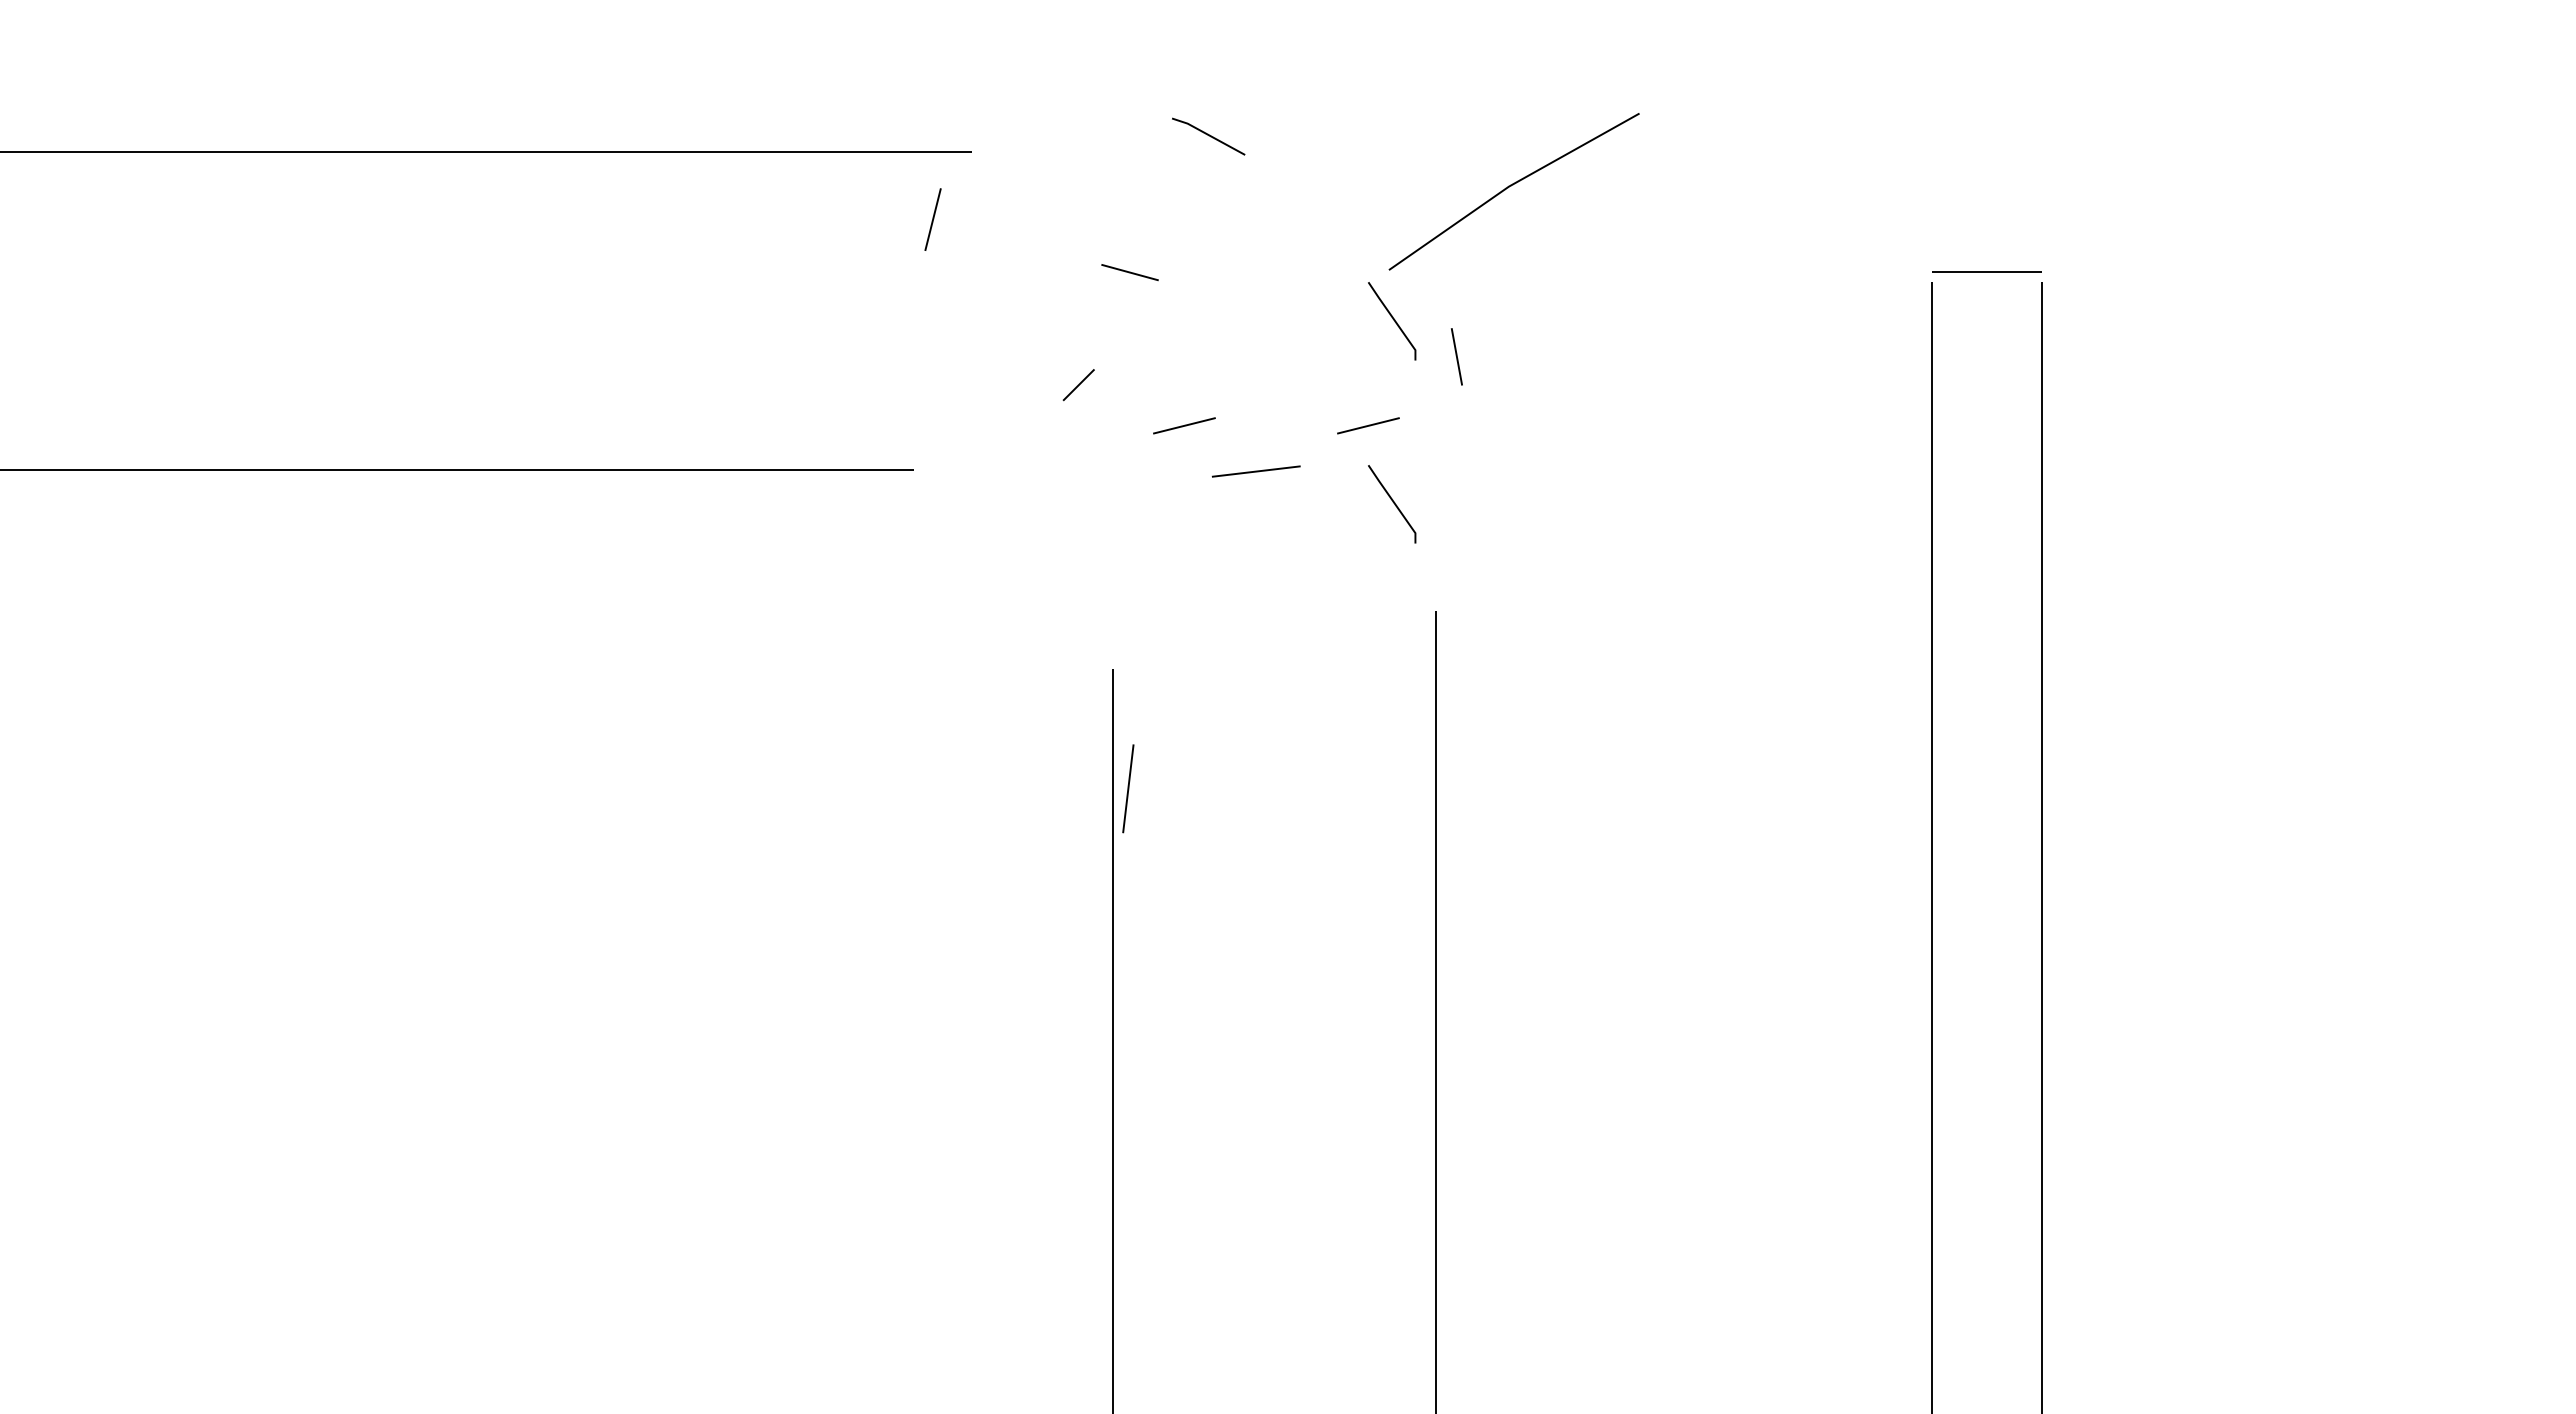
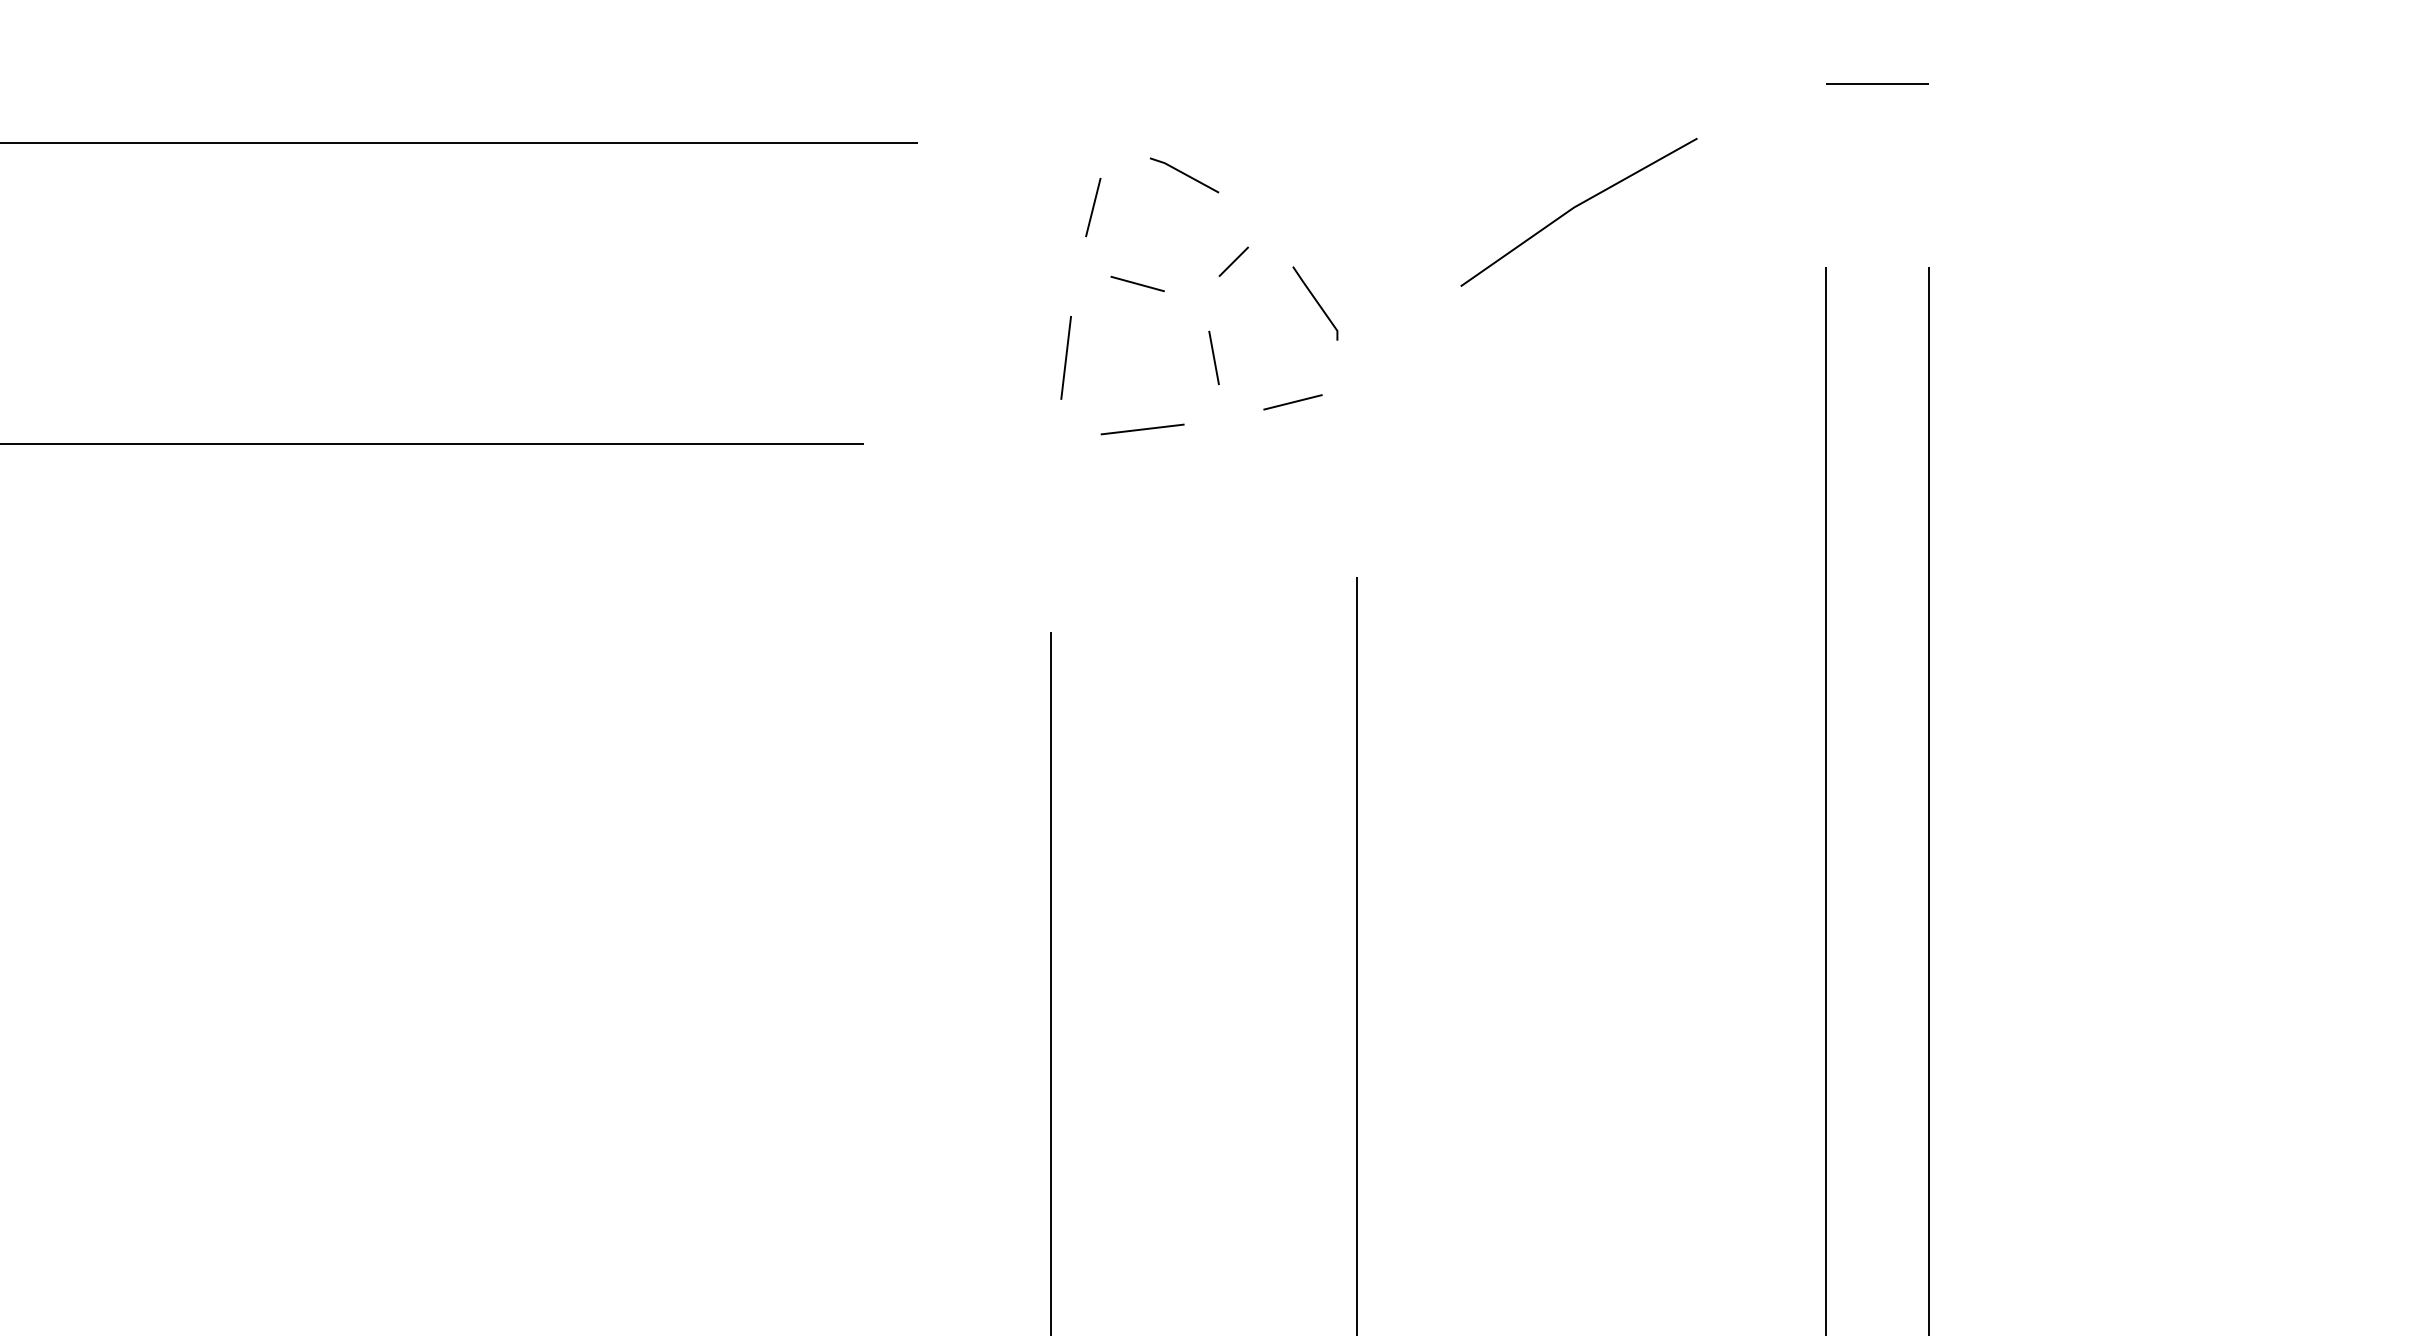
line: (1208, 135) -> (1184, 174), moved
line: (1511, 186) -> (1576, 207), moved
line: (932, 219) -> (1092, 207), moved
line: (1986, 271) -> (1876, 83), moved
line: (1129, 272) -> (1137, 283), moved
line: (1456, 356) -> (1213, 357), moved
line: (1078, 385) -> (1233, 262), moved
line: (1184, 425) -> (1119, 402), removed
line: (1256, 471) -> (1142, 429), moved
line: (1393, 503) -> (1316, 475), removed
line: (1128, 788) -> (1066, 357), moved

